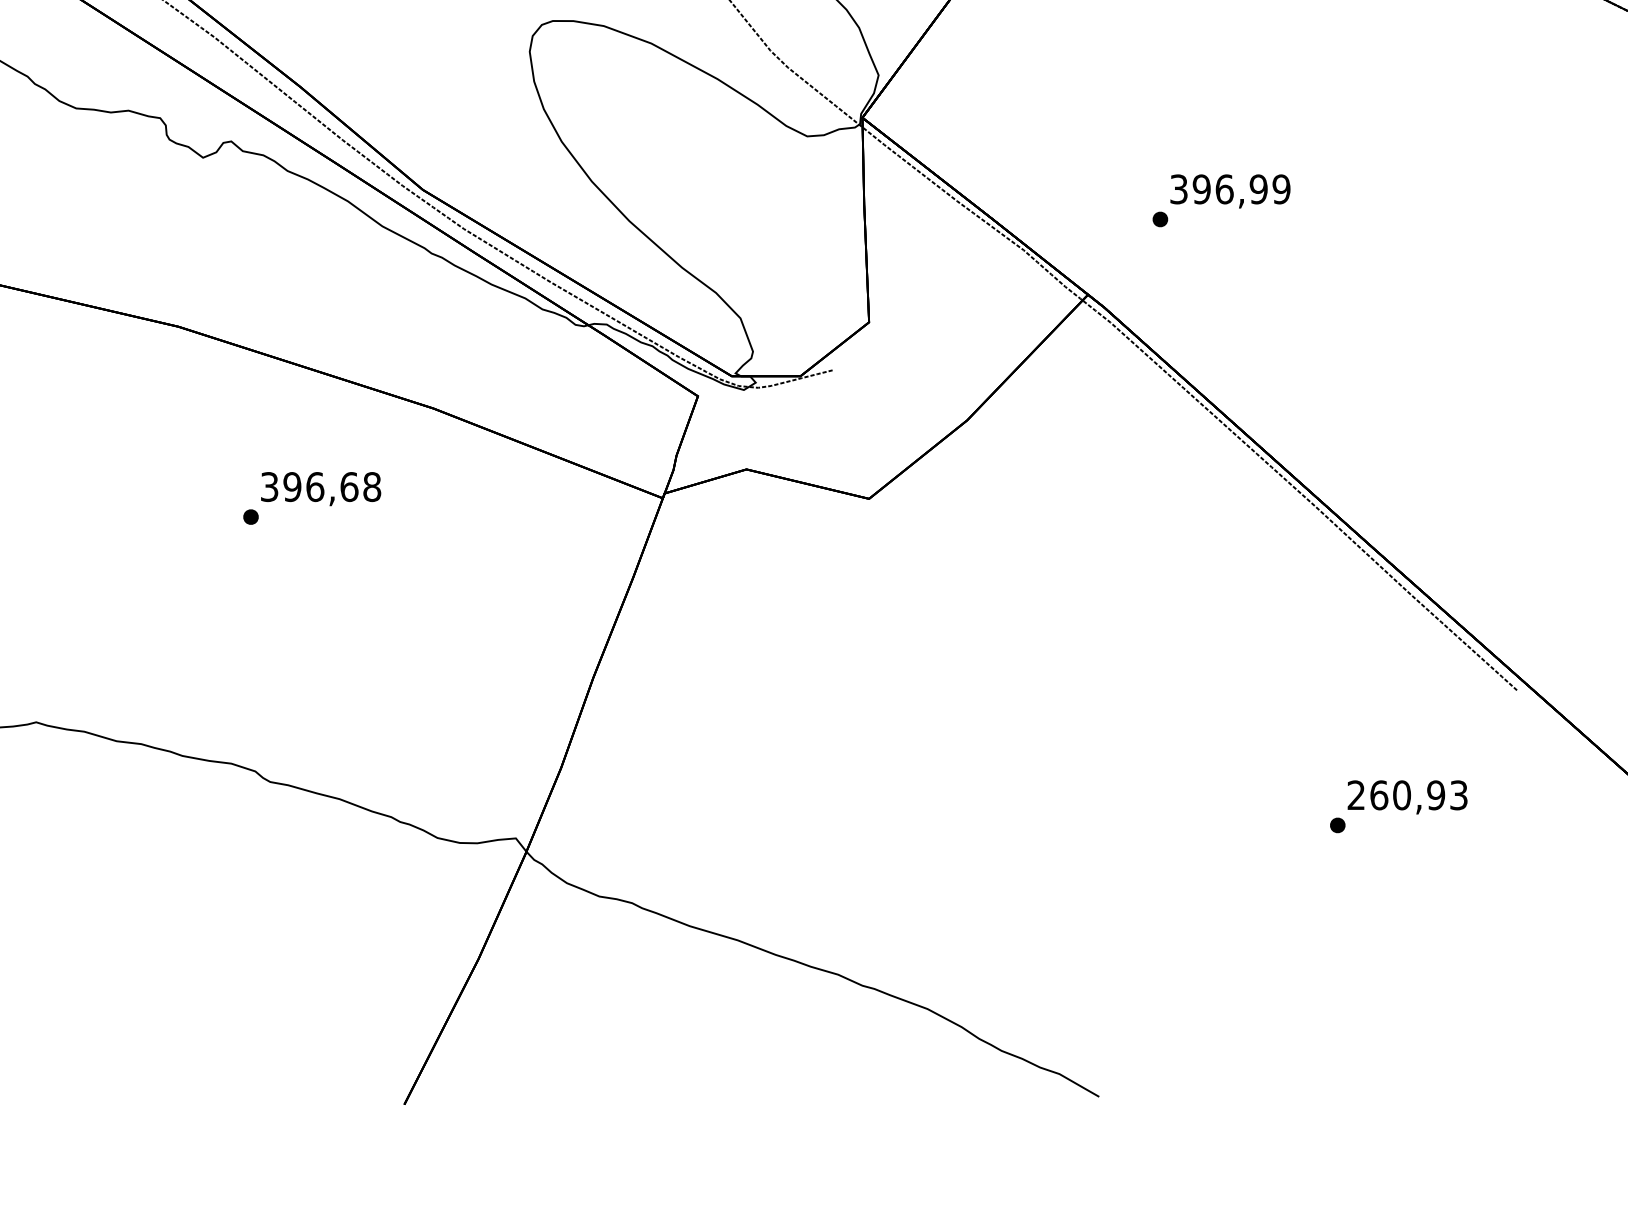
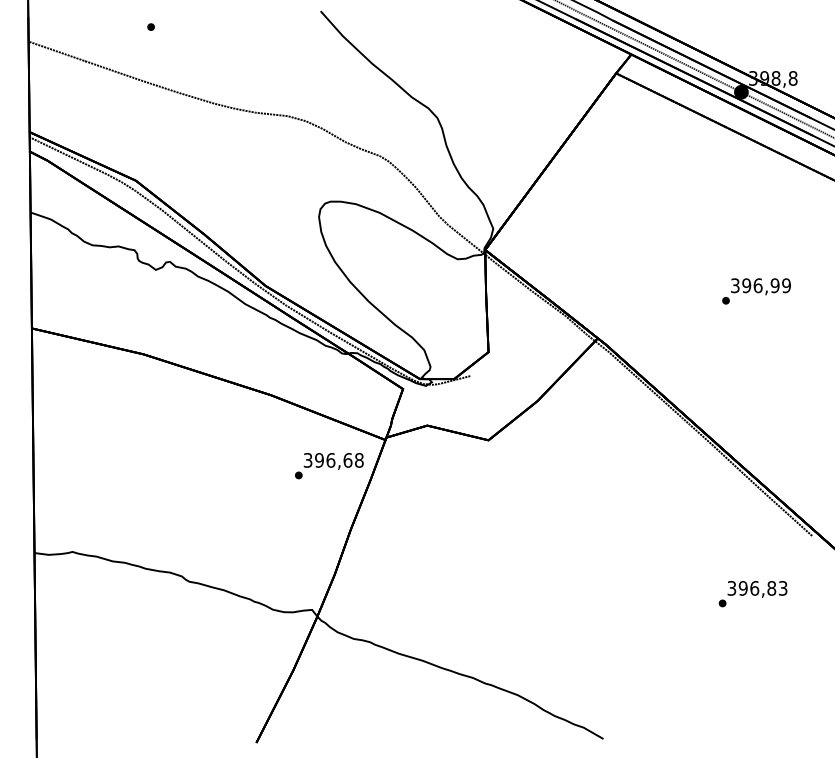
text: (1221, 200) -> (756, 291), moved
text: (312, 499) -> (329, 466), moved
text: (1395, 795) -> (751, 588), 260,93 -> 396,83

